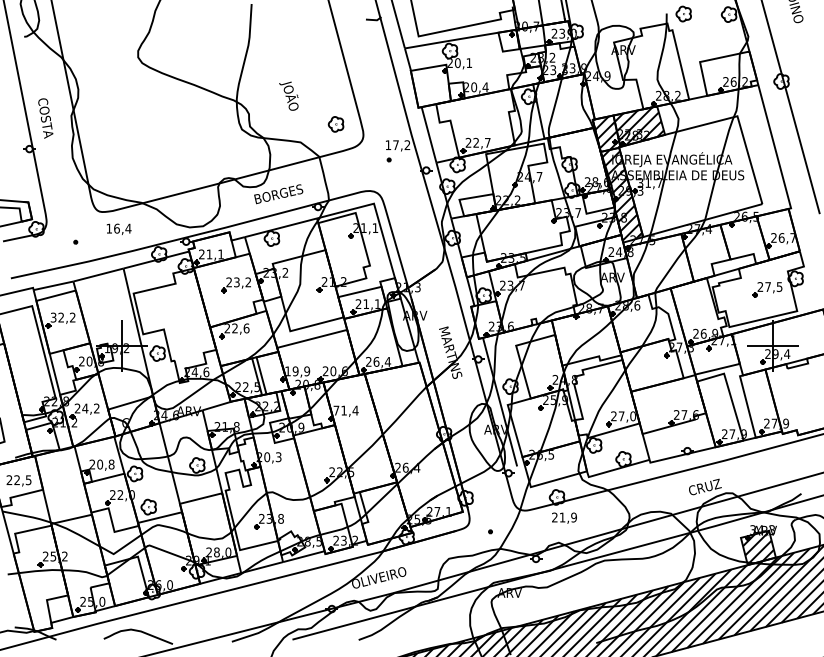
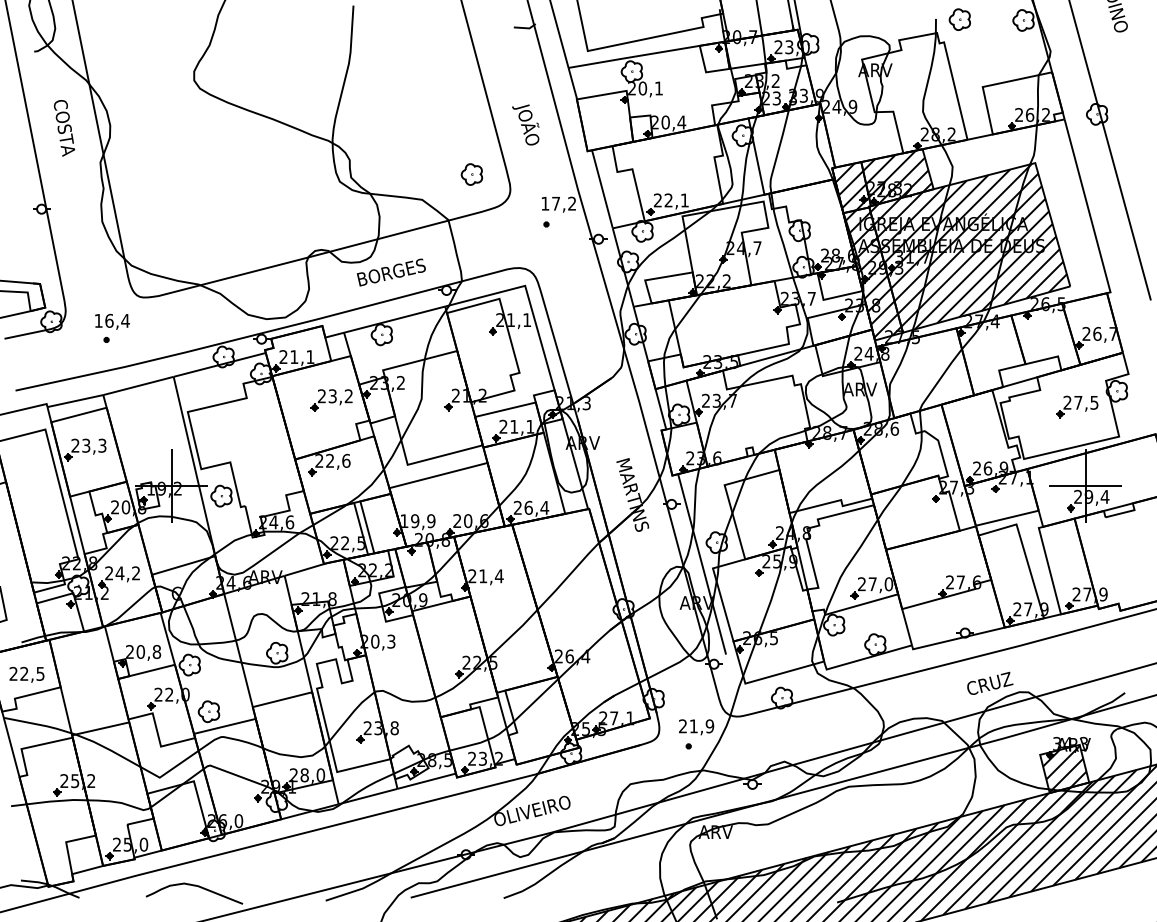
text: (288, 95) -> (525, 124), moved
text: (45, 118) -> (64, 128), moved
text: (487, 142) -> (684, 200), 22,7 -> 22,1
hatch: (689, 175) -> (968, 246), added
text: (119, 229) -> (112, 321), moved
text: (62, 317) -> (88, 445), 32,2 -> 23,3
text: (336, 410) -> (472, 576), 71,4 -> 21,4
text: (564, 518) -> (696, 727), moved

